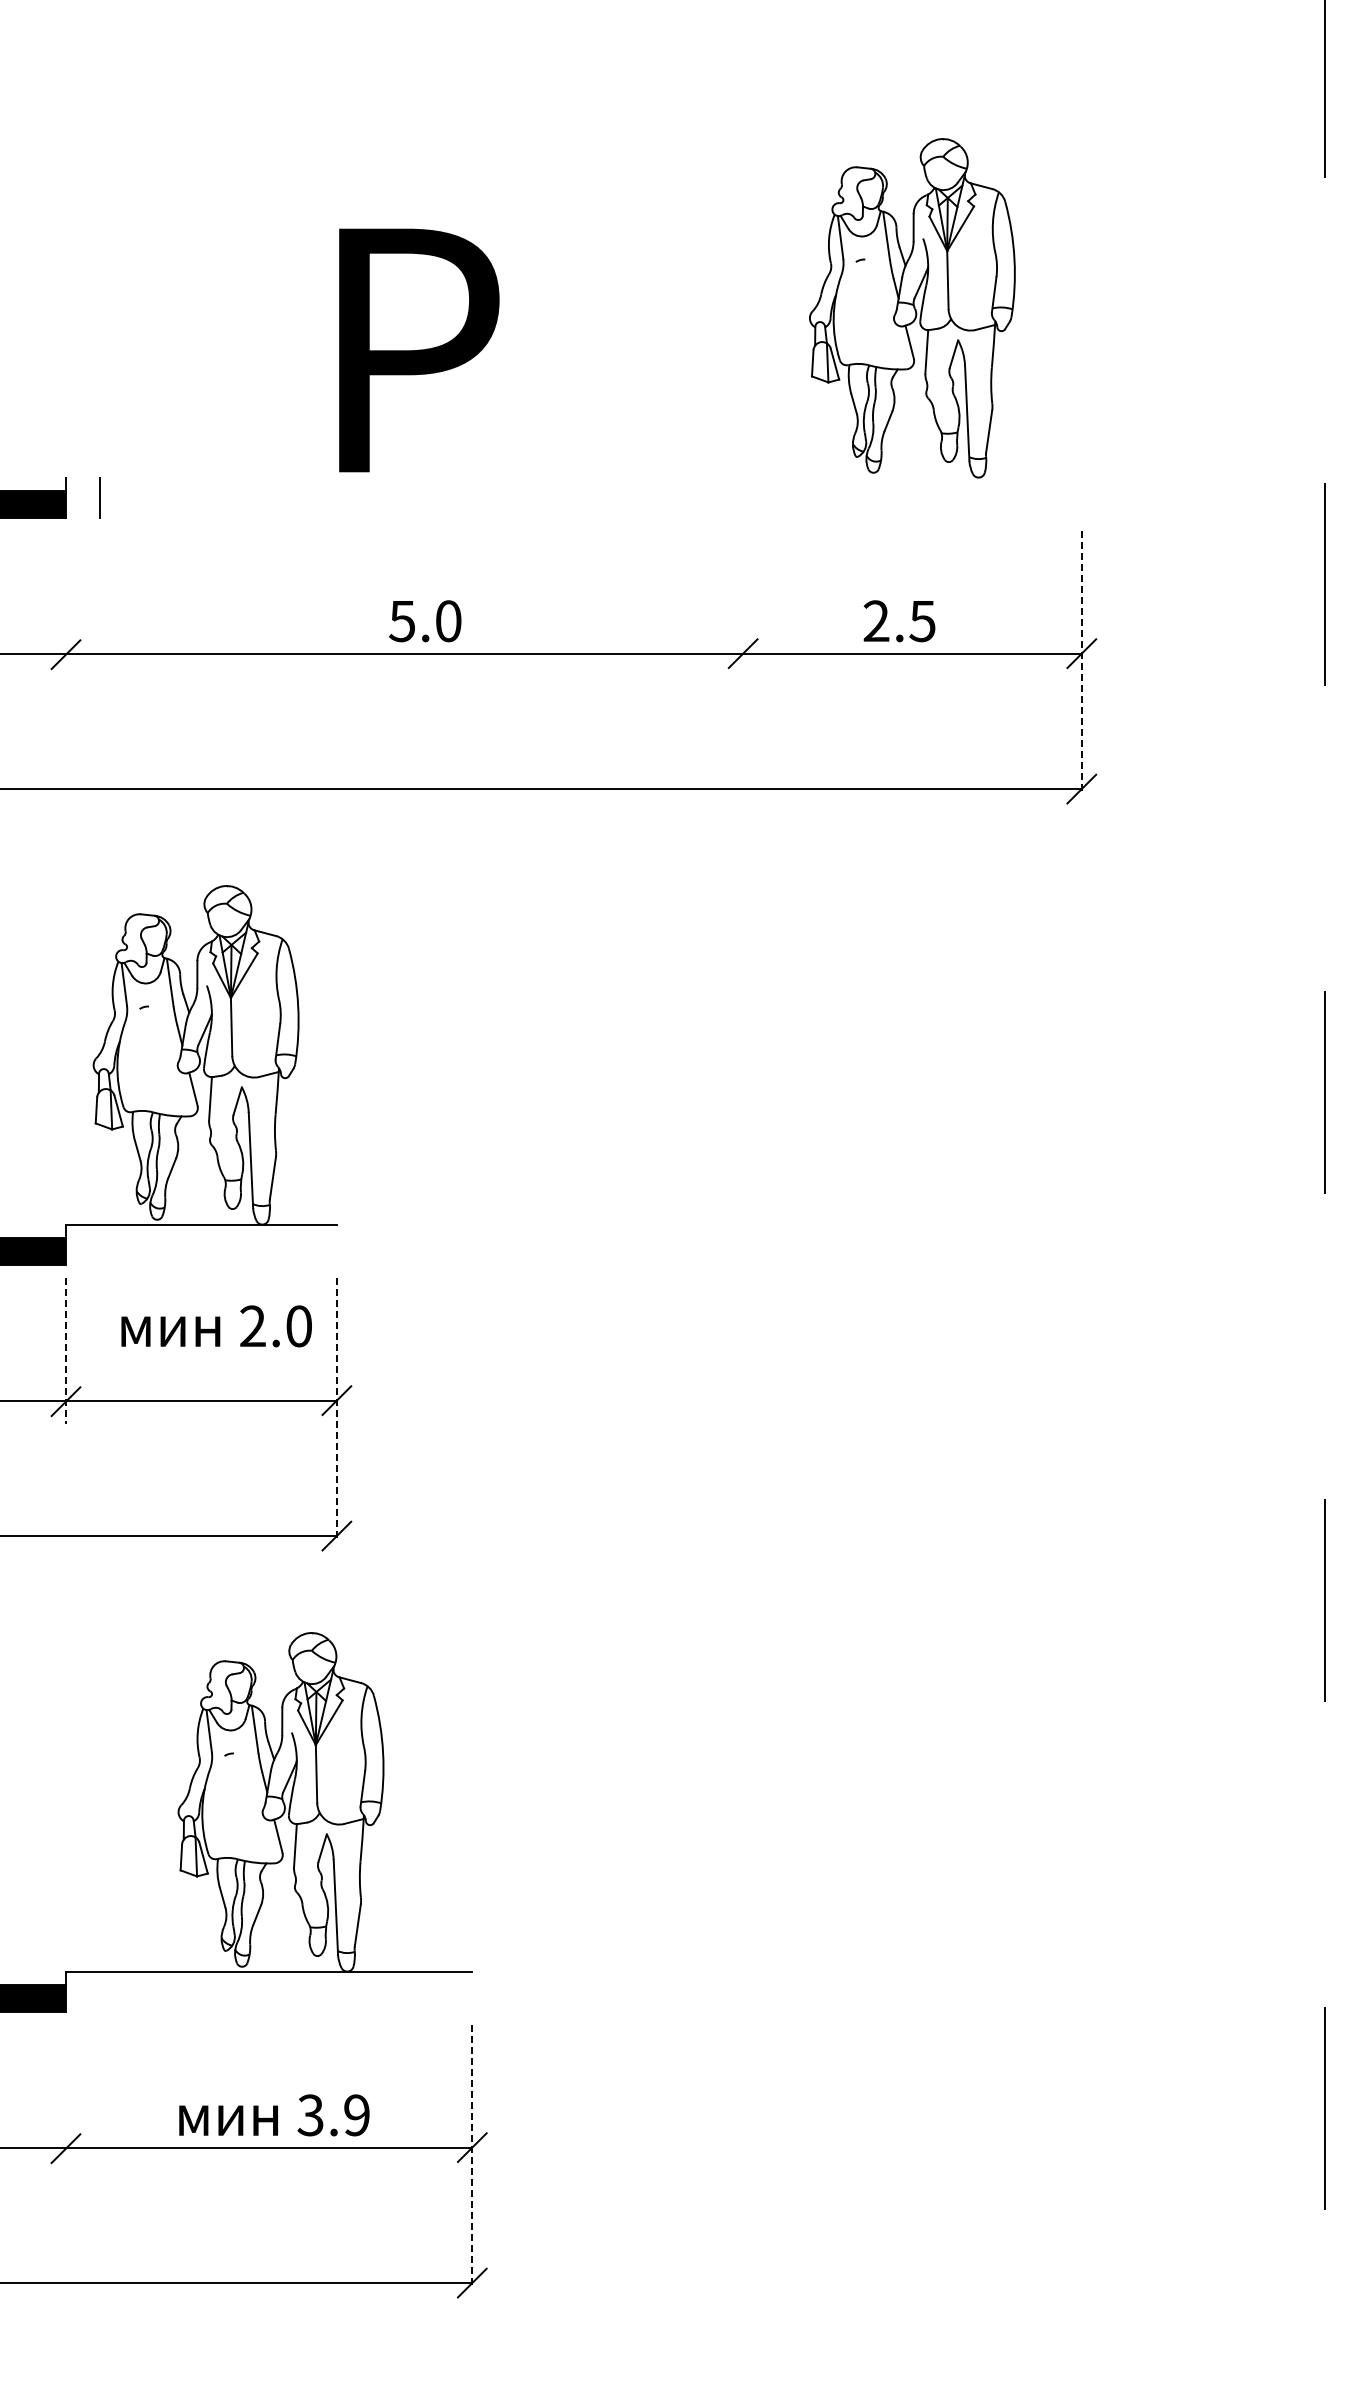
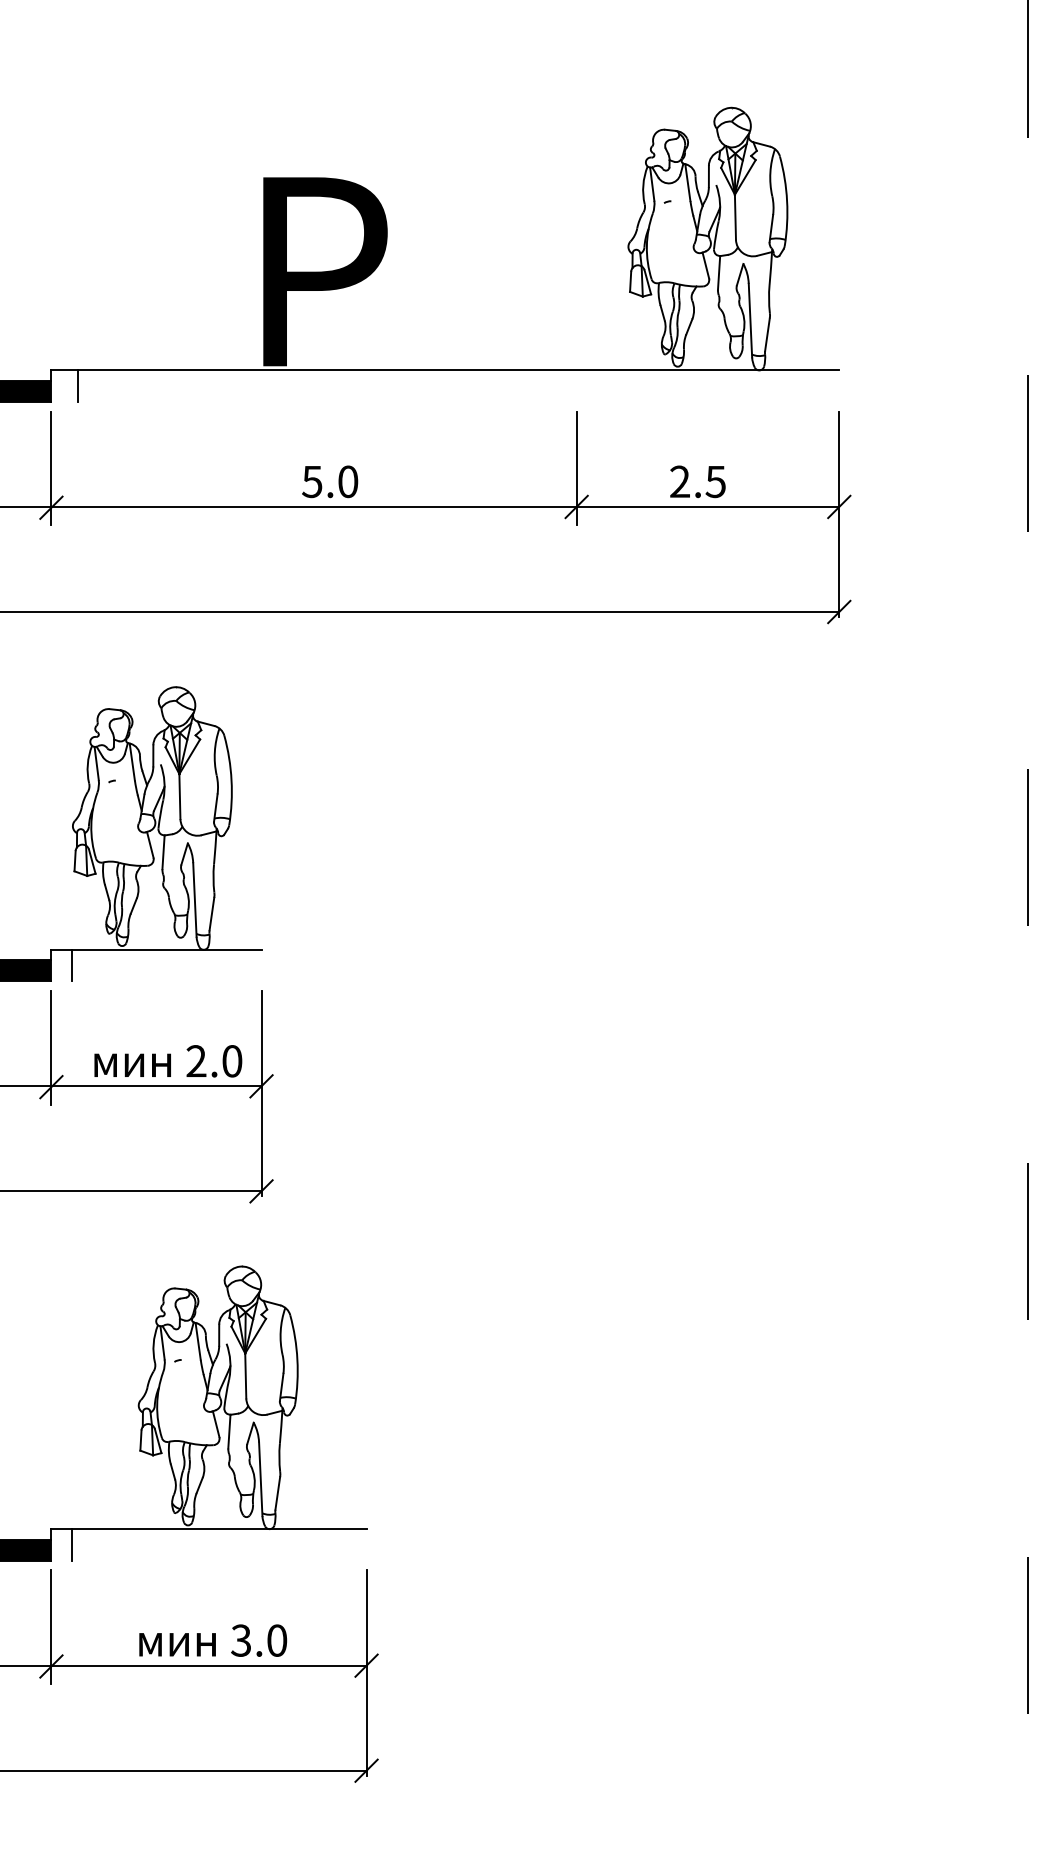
line: (573, 477) -> (445, 370), added
line: (65, 603) -> (51, 468), added
line: (743, 603) -> (576, 468), added
line: (1081, 663) -> (839, 514), dashed -> solid
line: (93, 1244) -> (72, 965), added
text: (216, 1326) -> (168, 1061), moved
line: (65, 1351) -> (51, 1048), dashed -> solid
line: (336, 1410) -> (261, 1093), dashed -> solid
line: (93, 1991) -> (72, 1544), added
line: (65, 2097) -> (51, 1626), added
text: (356, 2115) -> (276, 1640), 3.9 -> 3.0
line: (472, 2157) -> (366, 1673), dashed -> solid

